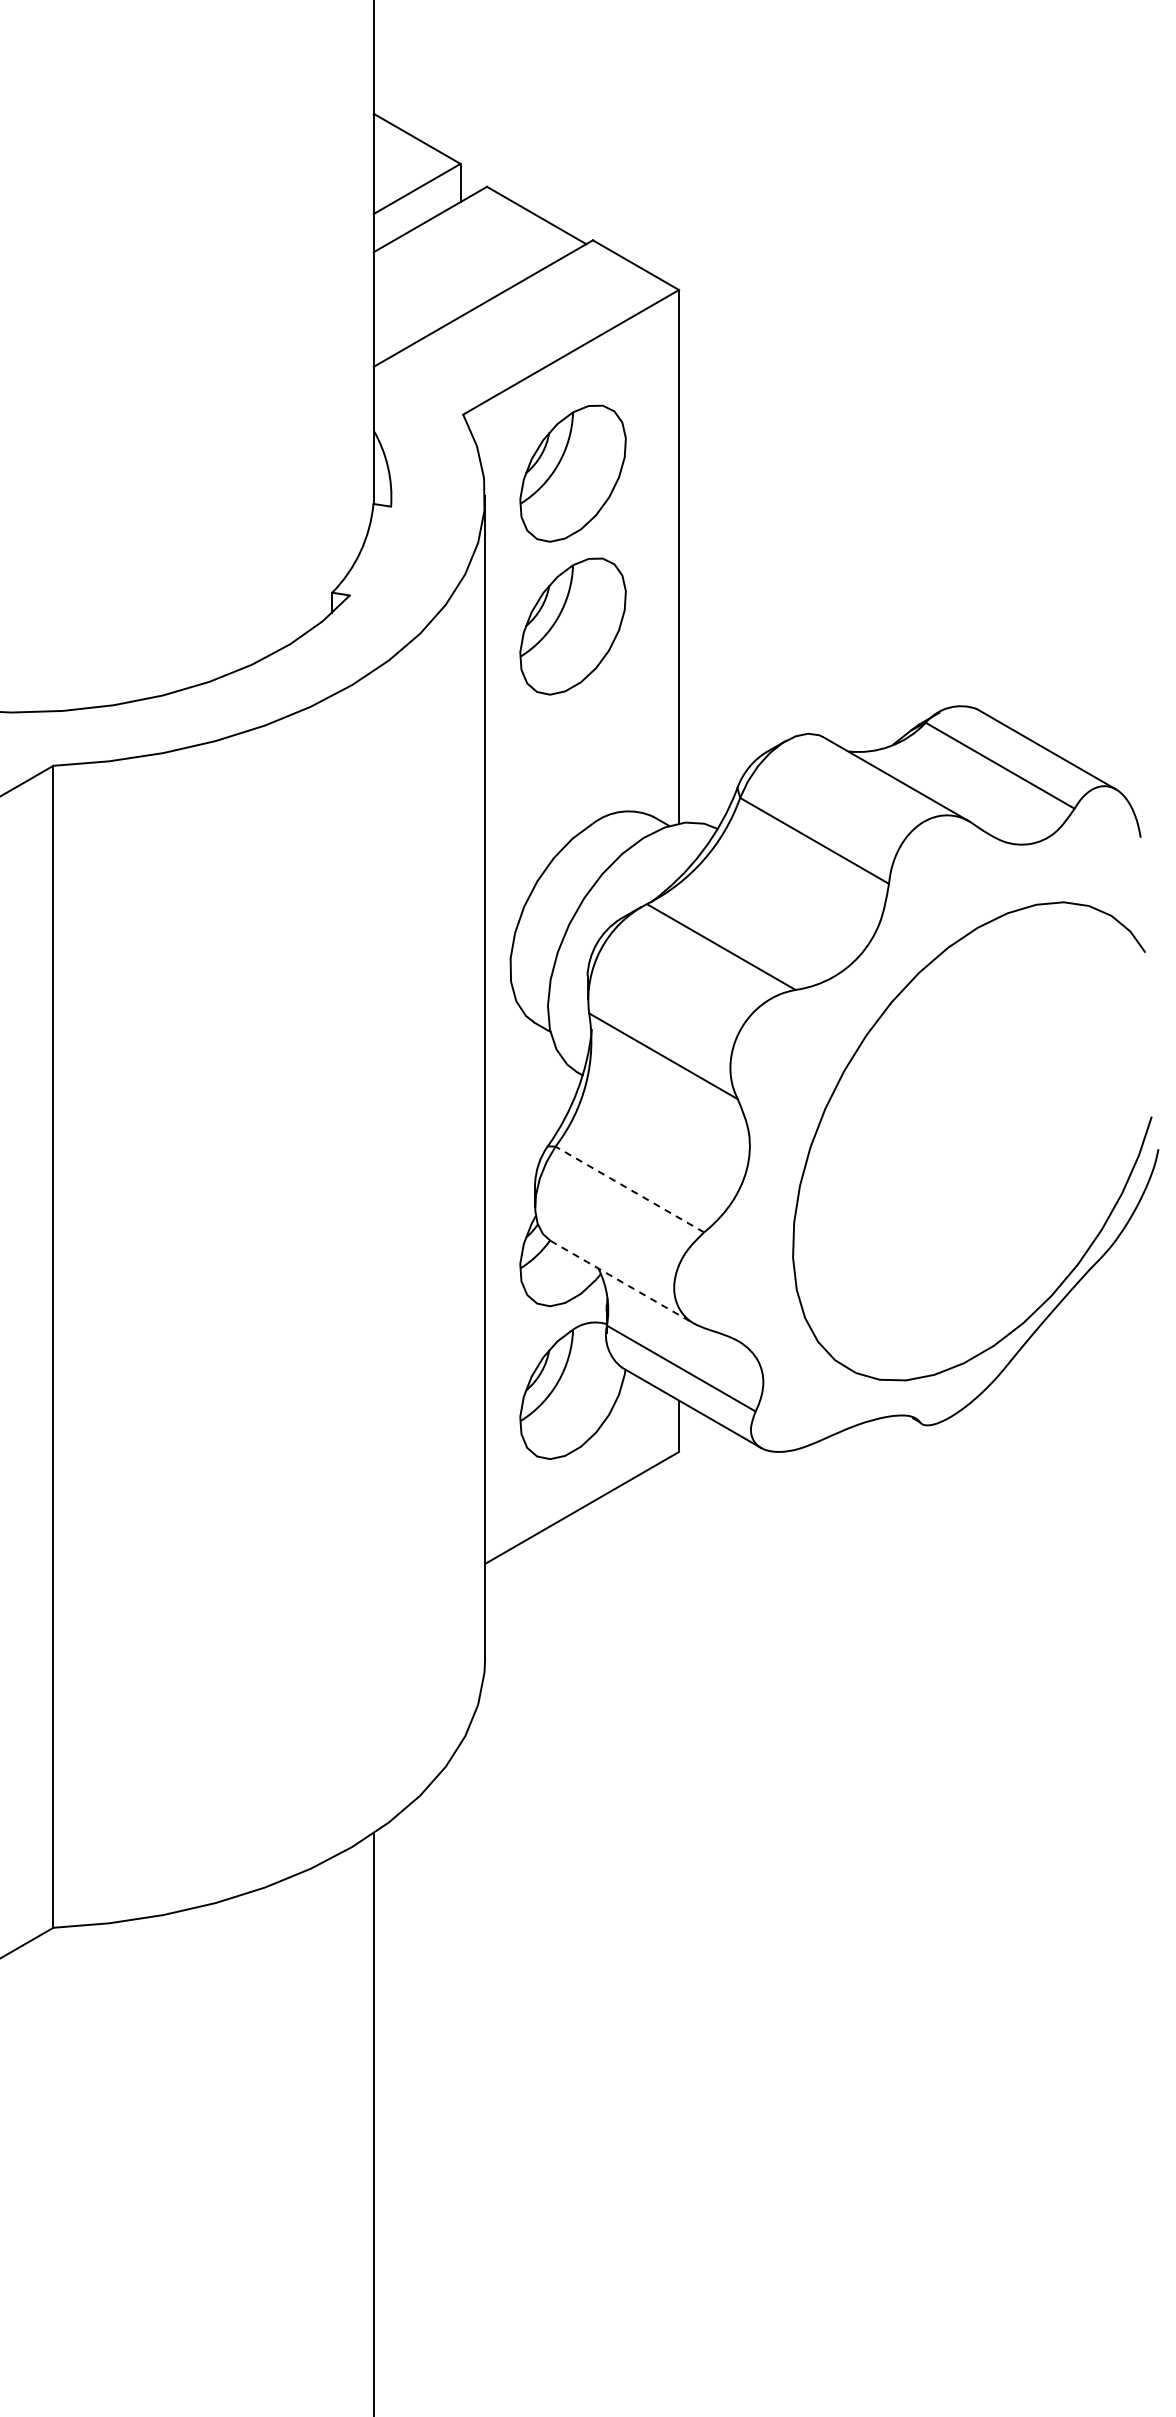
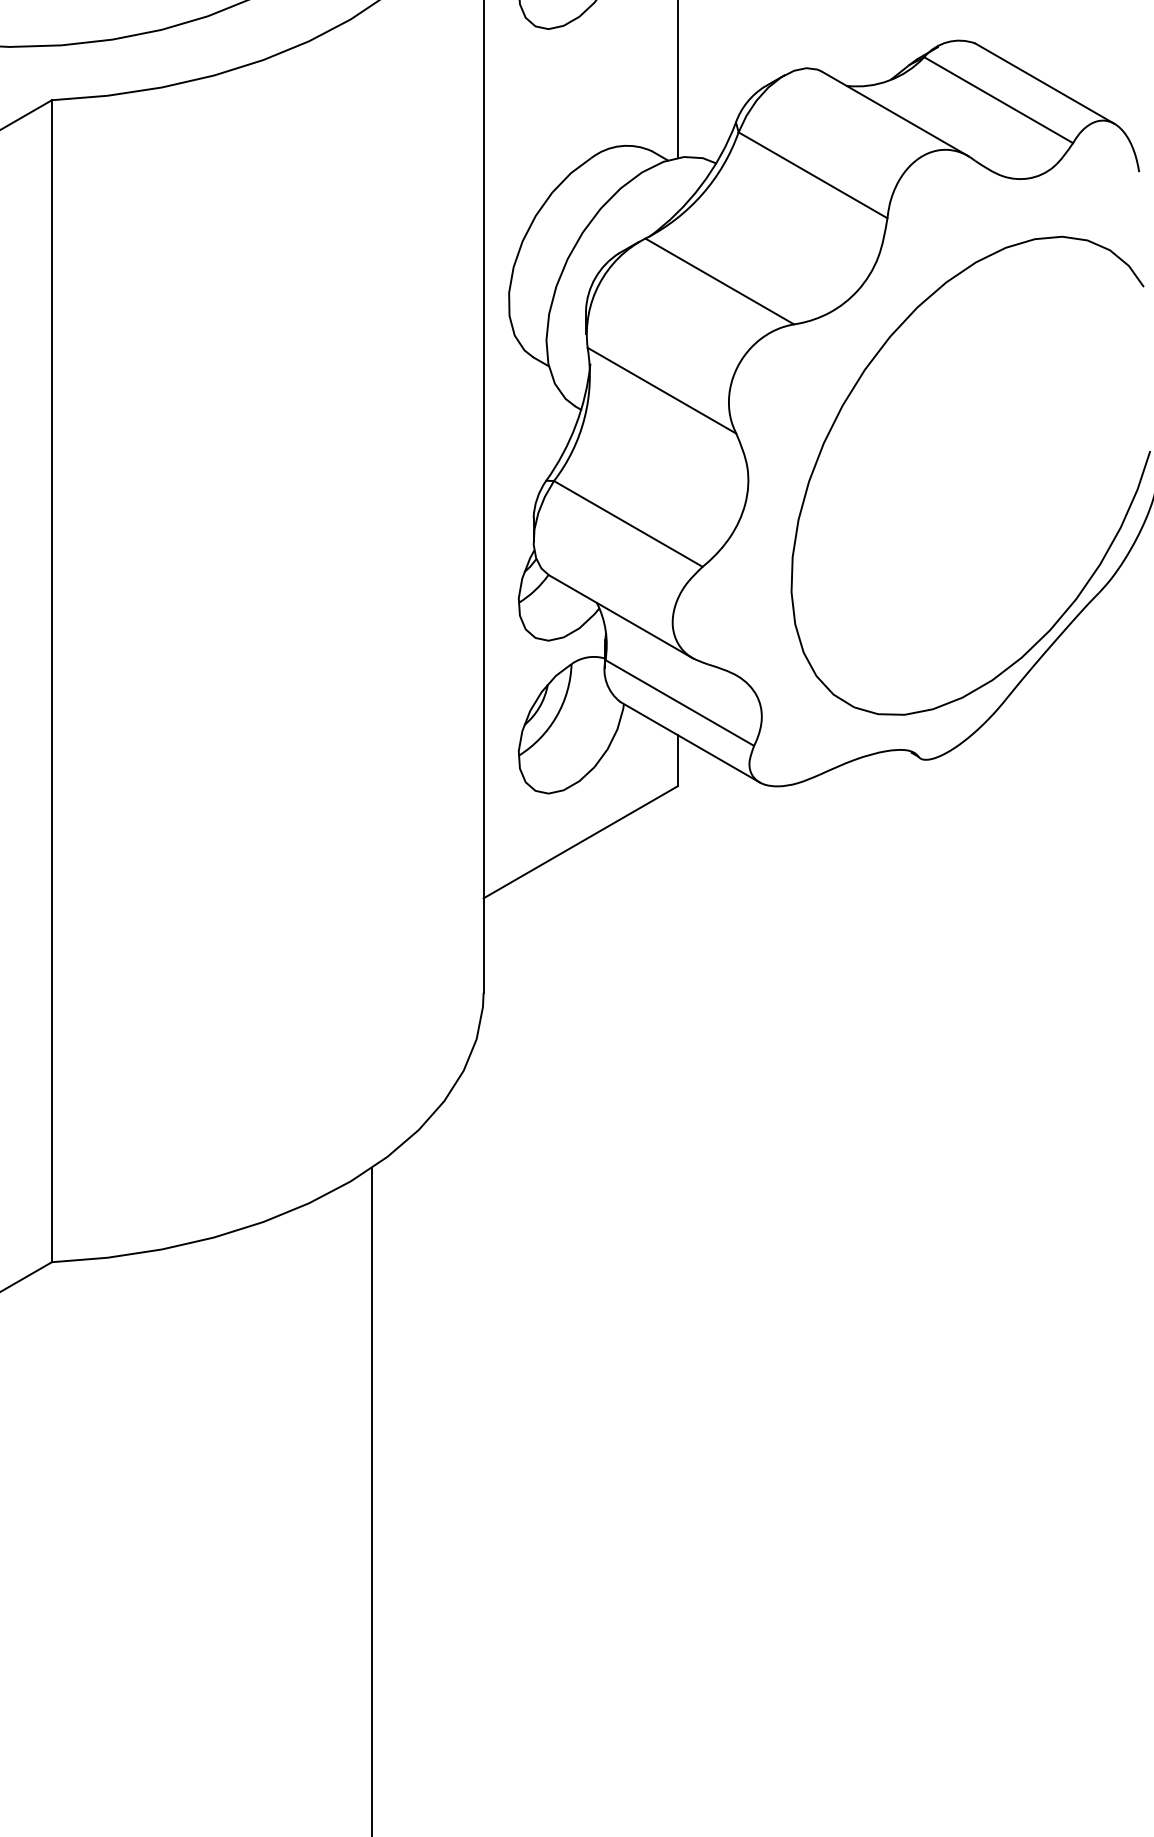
line: (629, 1189) -> (627, 523), dashed -> solid
line: (623, 1282) -> (621, 616), dashed -> solid

